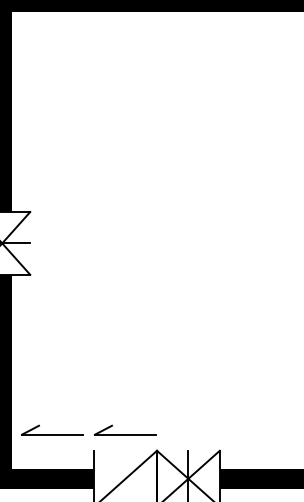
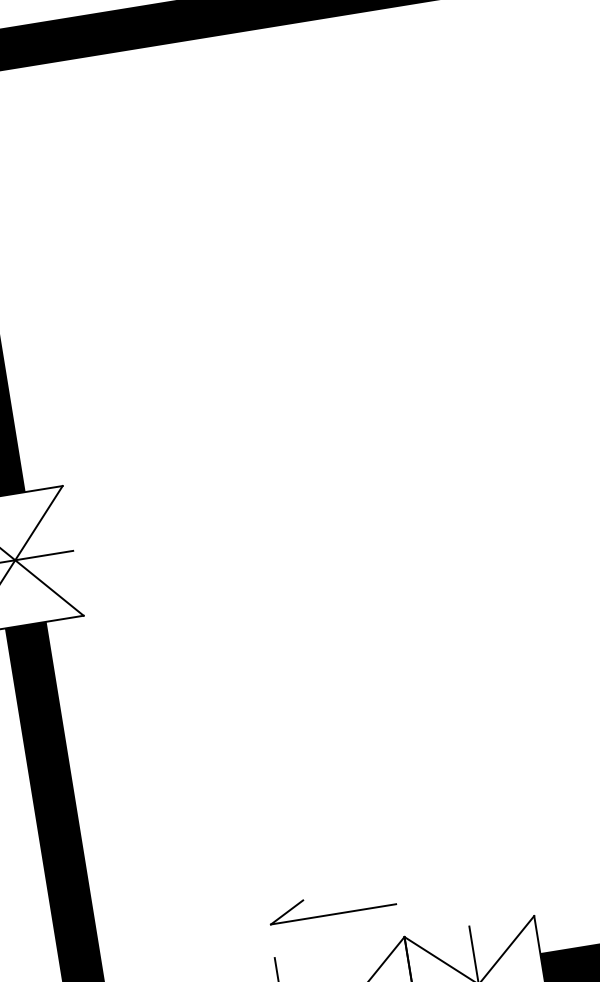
part: (52, 429) -> (181, 928), removed

